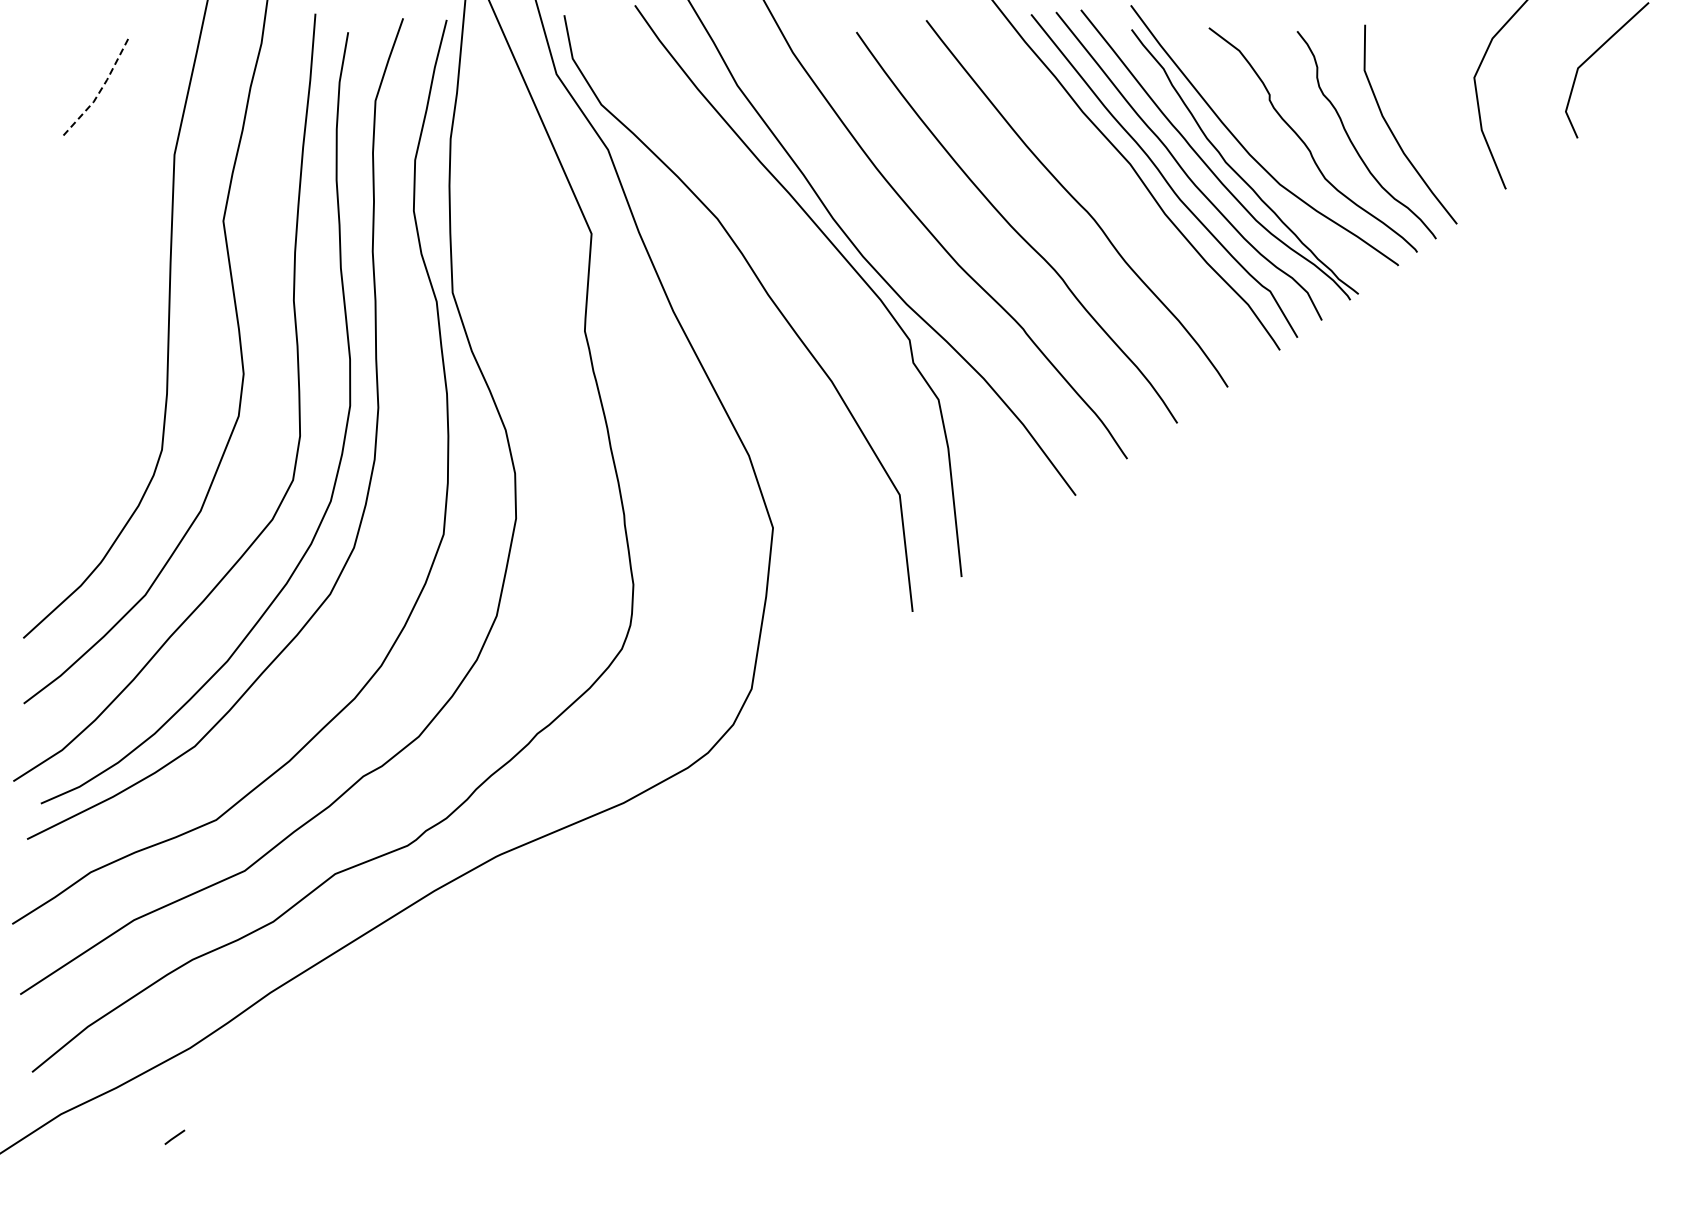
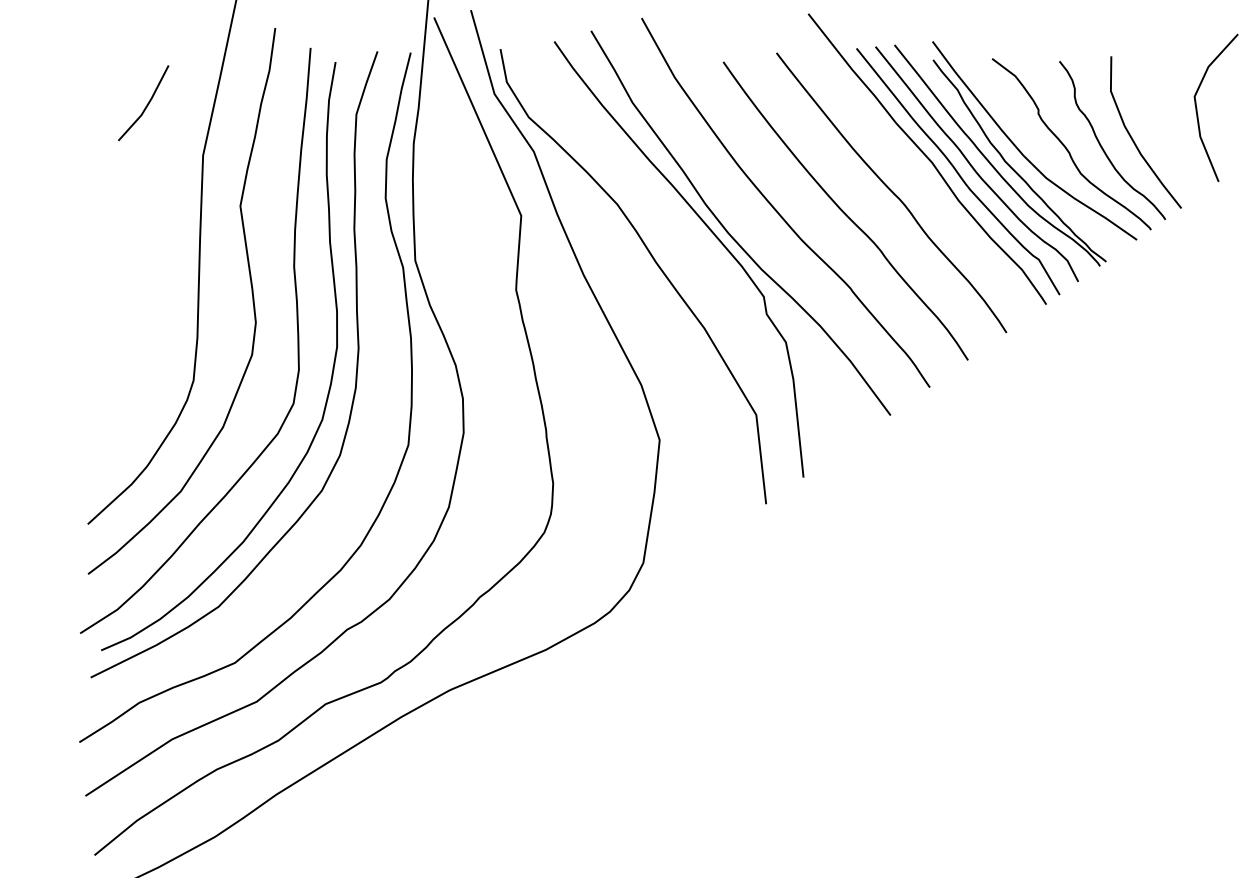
line: (101, 89) -> (147, 105), dashed -> solid

